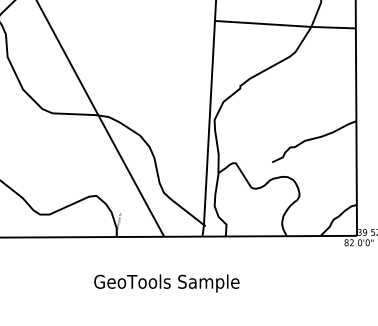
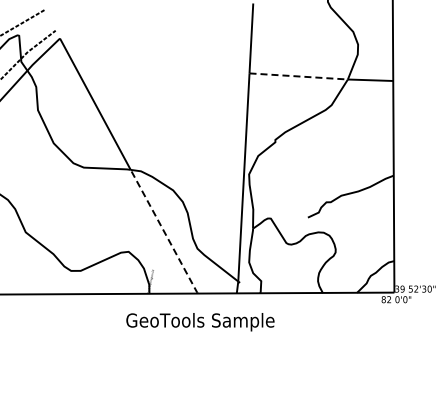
line: (263, 24) -> (299, 76), solid -> dashed
line: (131, 176) -> (164, 232), solid -> dashed
text: (166, 283) -> (200, 322), moved

